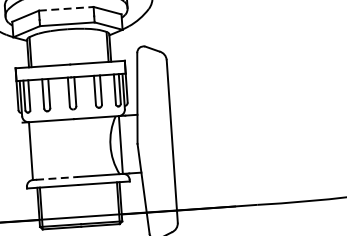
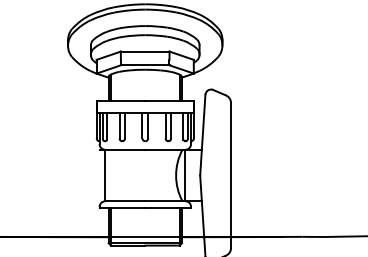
line: (66, 8) -> (145, 51), dashed -> solid
line: (56, 178) -> (126, 201), dashed -> solid

